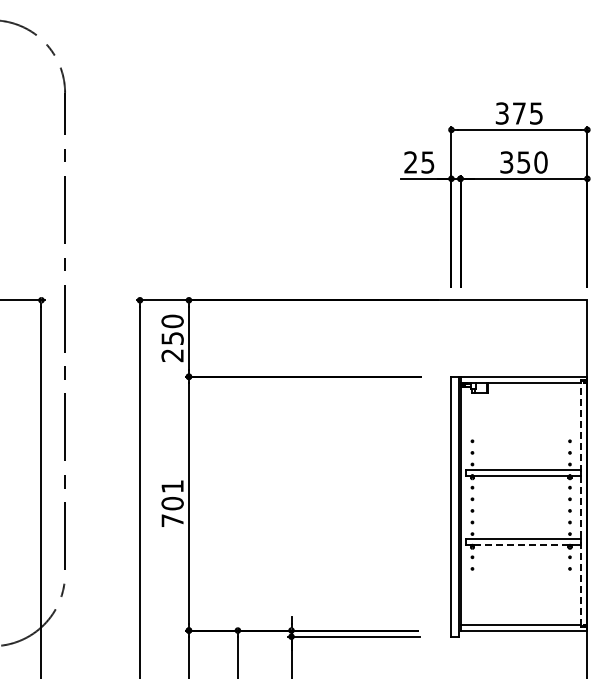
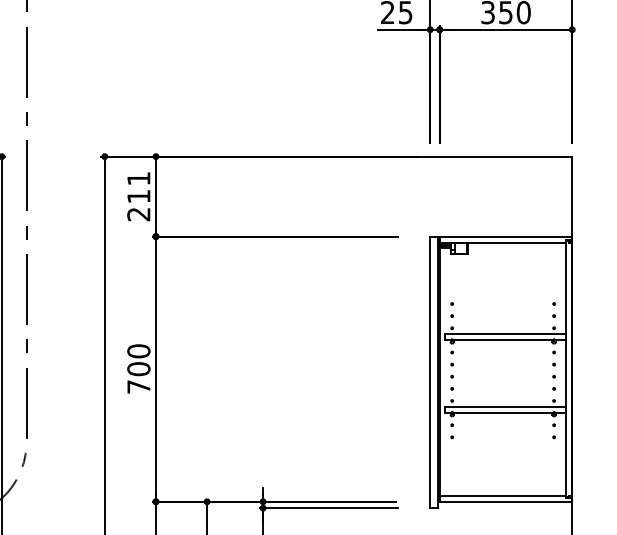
text: (172, 329) -> (138, 187), 250 -> 211
text: (172, 486) -> (138, 351), 701 -> 700
line: (581, 503) -> (566, 369), dashed -> solid
line: (521, 545) -> (503, 412), dashed -> solid

